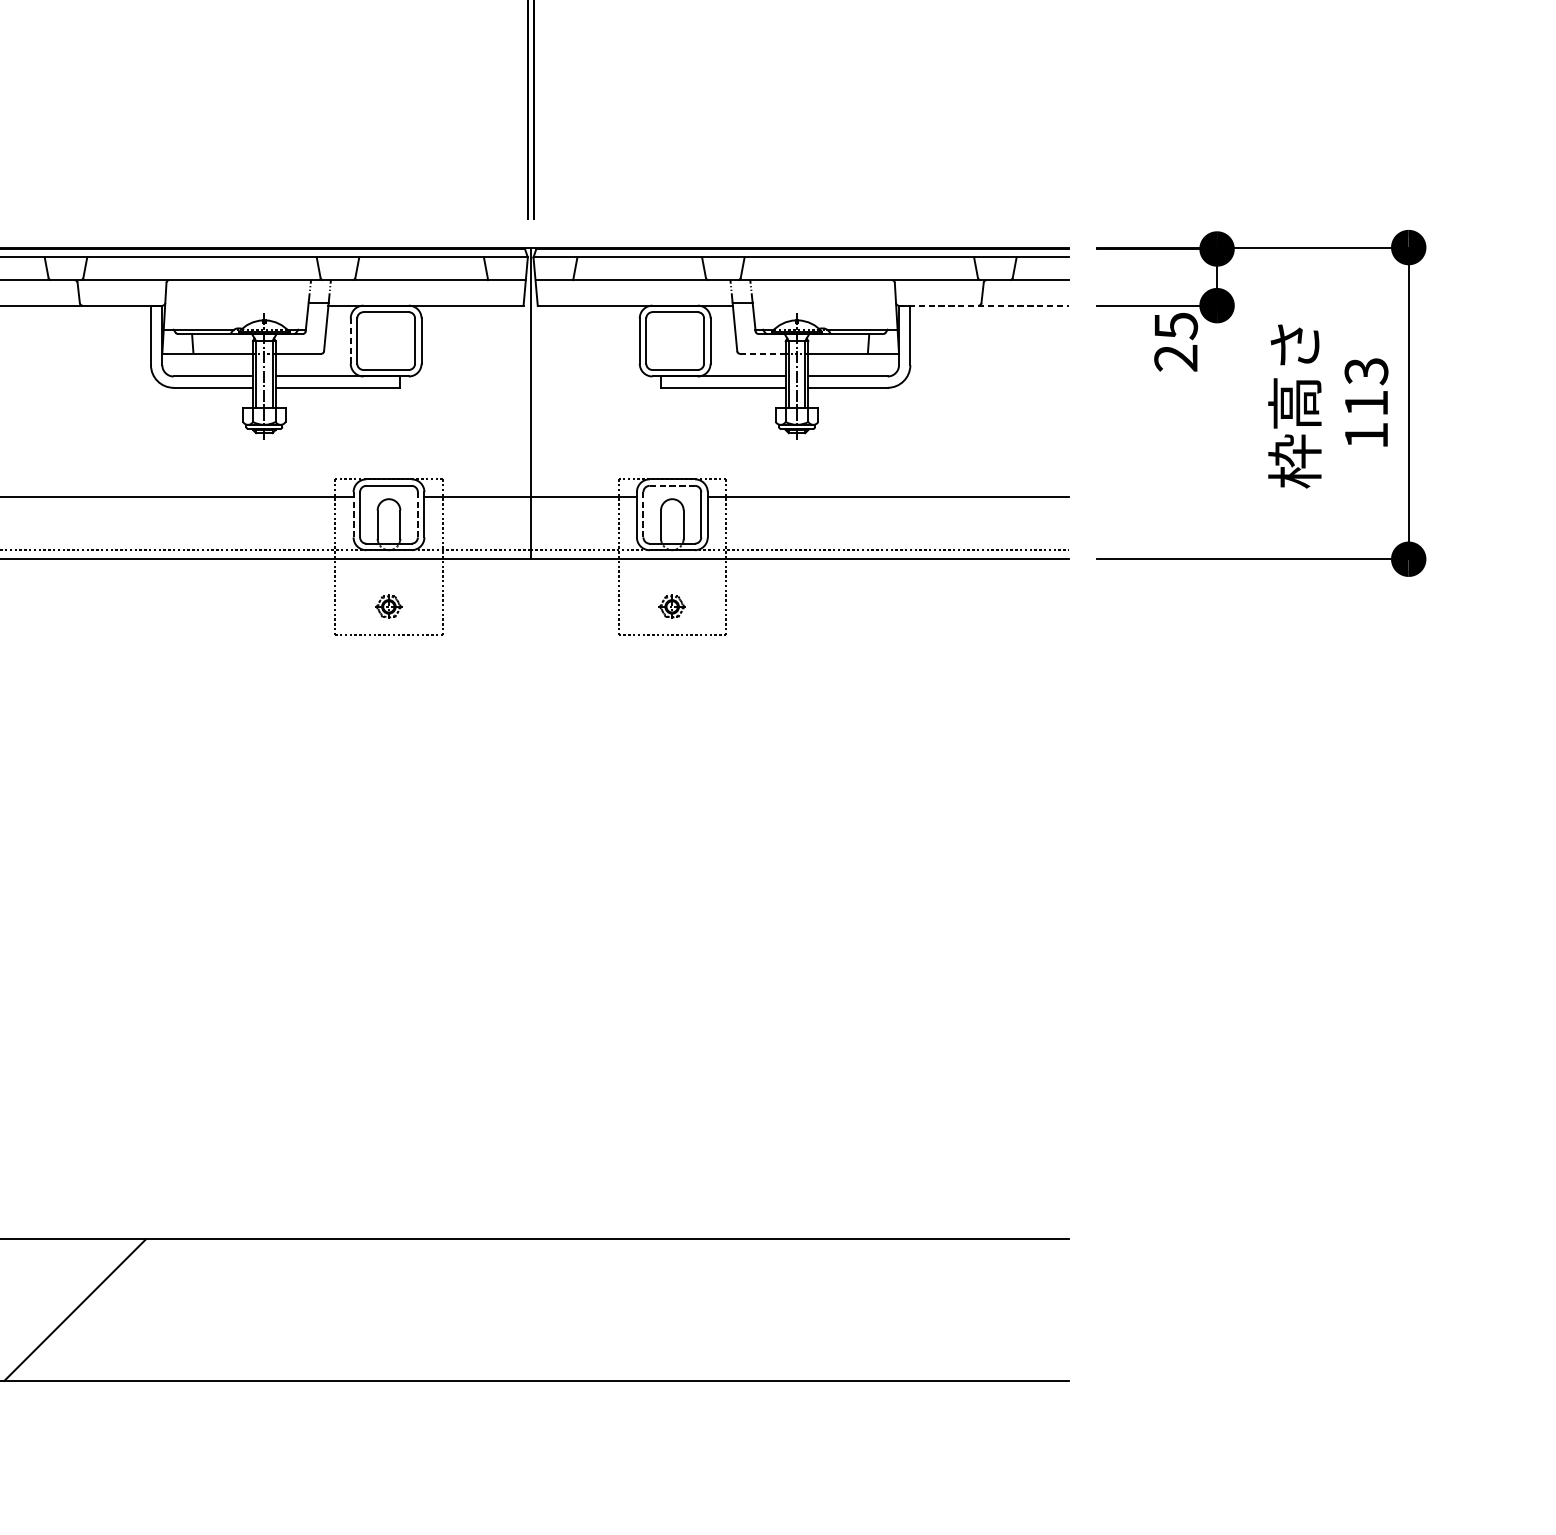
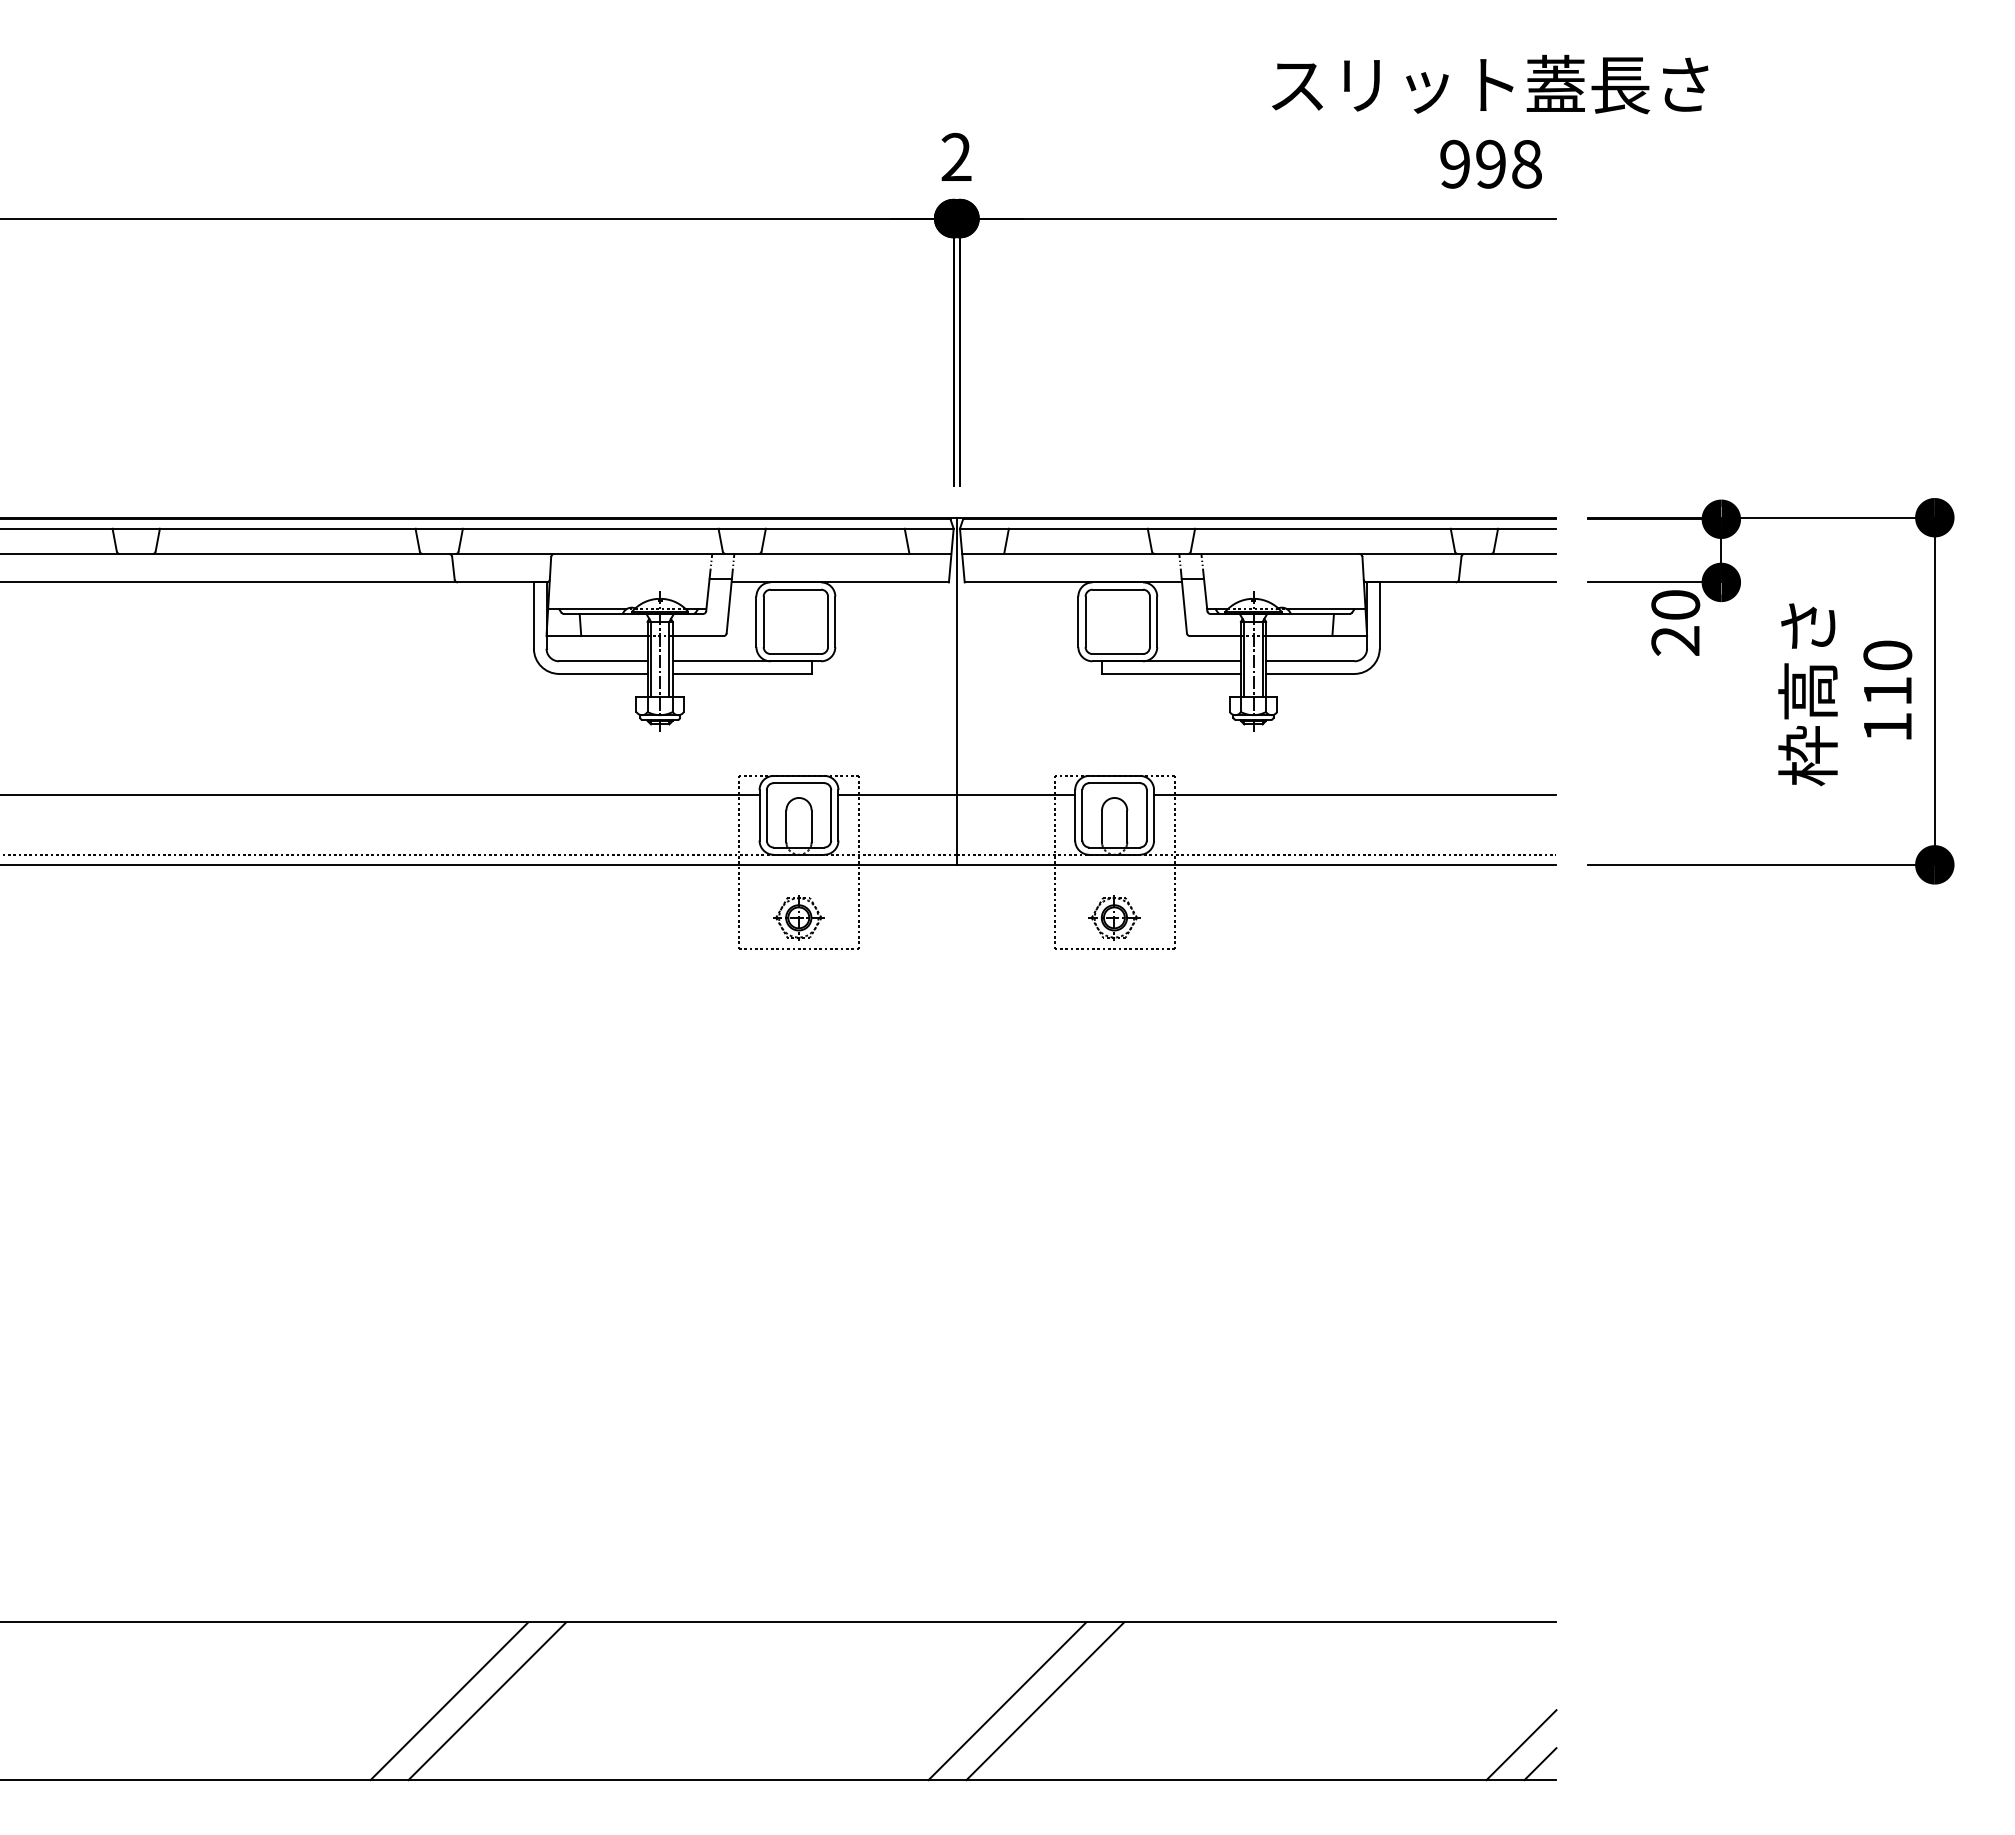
line: (983, 305) -> (1461, 582), dashed -> solid
text: (1175, 326) -> (1675, 605), 25 -> 20
line: (350, 340) -> (756, 621), dashed -> solid
line: (762, 354) -> (1215, 636), dashed -> solid
text: (1366, 371) -> (1887, 655), 113 -> 110
line: (673, 486) -> (1115, 783), dashed -> solid
line: (353, 514) -> (759, 814), dashed -> solid
line: (418, 514) -> (831, 814), dashed -> solid
line: (643, 514) -> (1082, 814), dashed -> solid
part: (388, 606) -> (798, 917), size x1.67
part: (672, 606) -> (1114, 917), size x1.67
line: (109, 1310) -> (487, 1701), added
line: (576, 1310) -> (1007, 1701), added
line: (610, 1310) -> (1045, 1701), added
line: (1037, 1349) -> (1521, 1745), added
line: (1054, 1366) -> (1540, 1764), added

